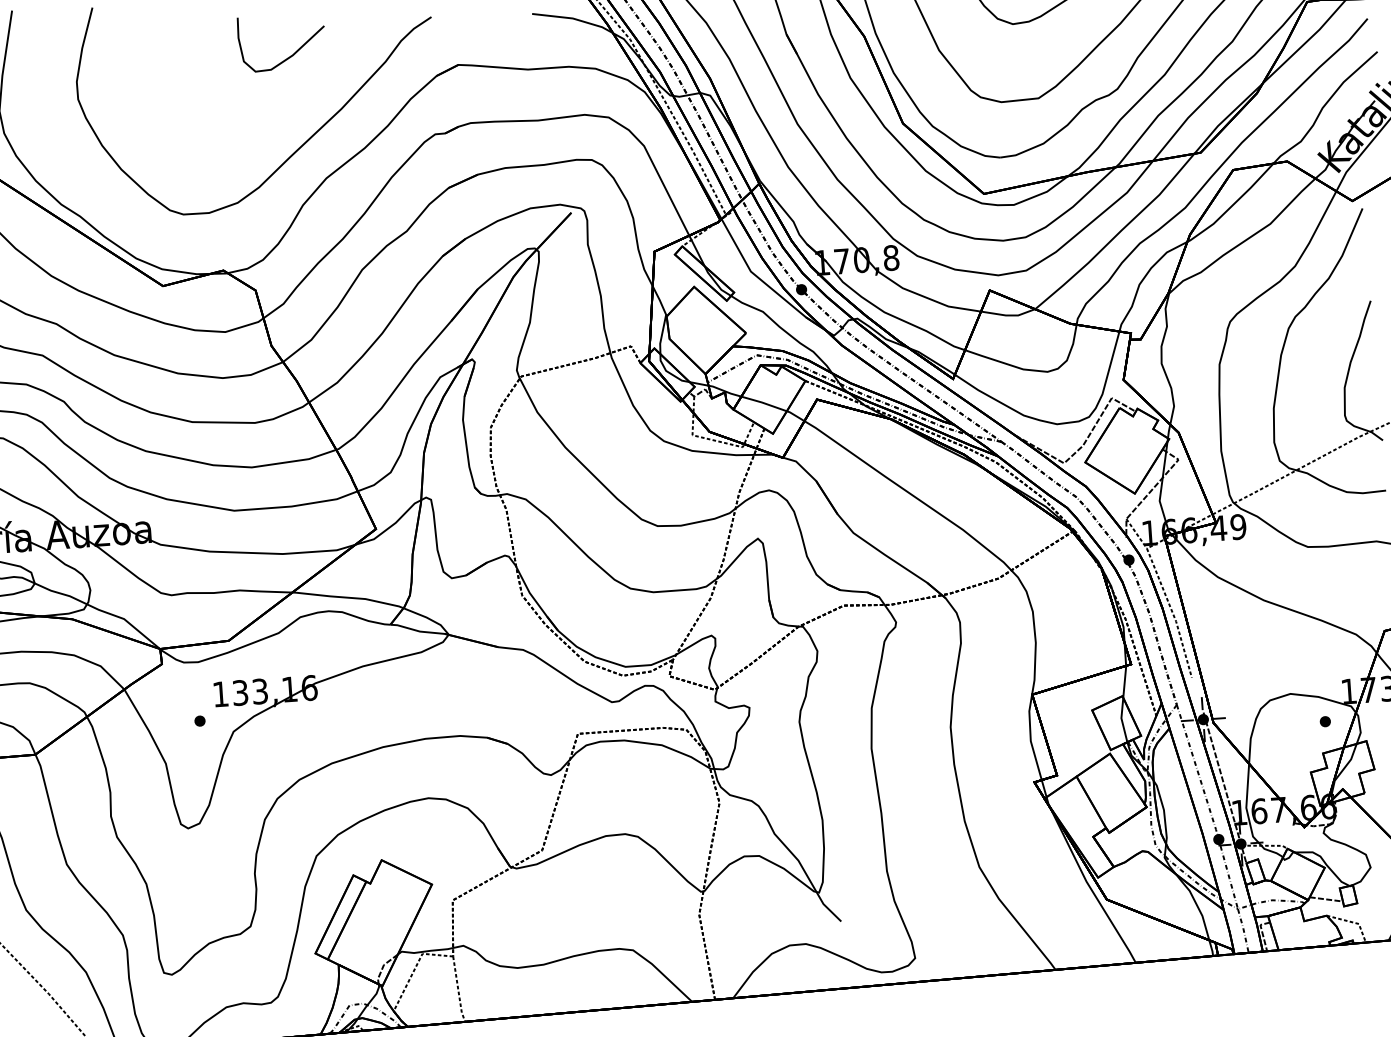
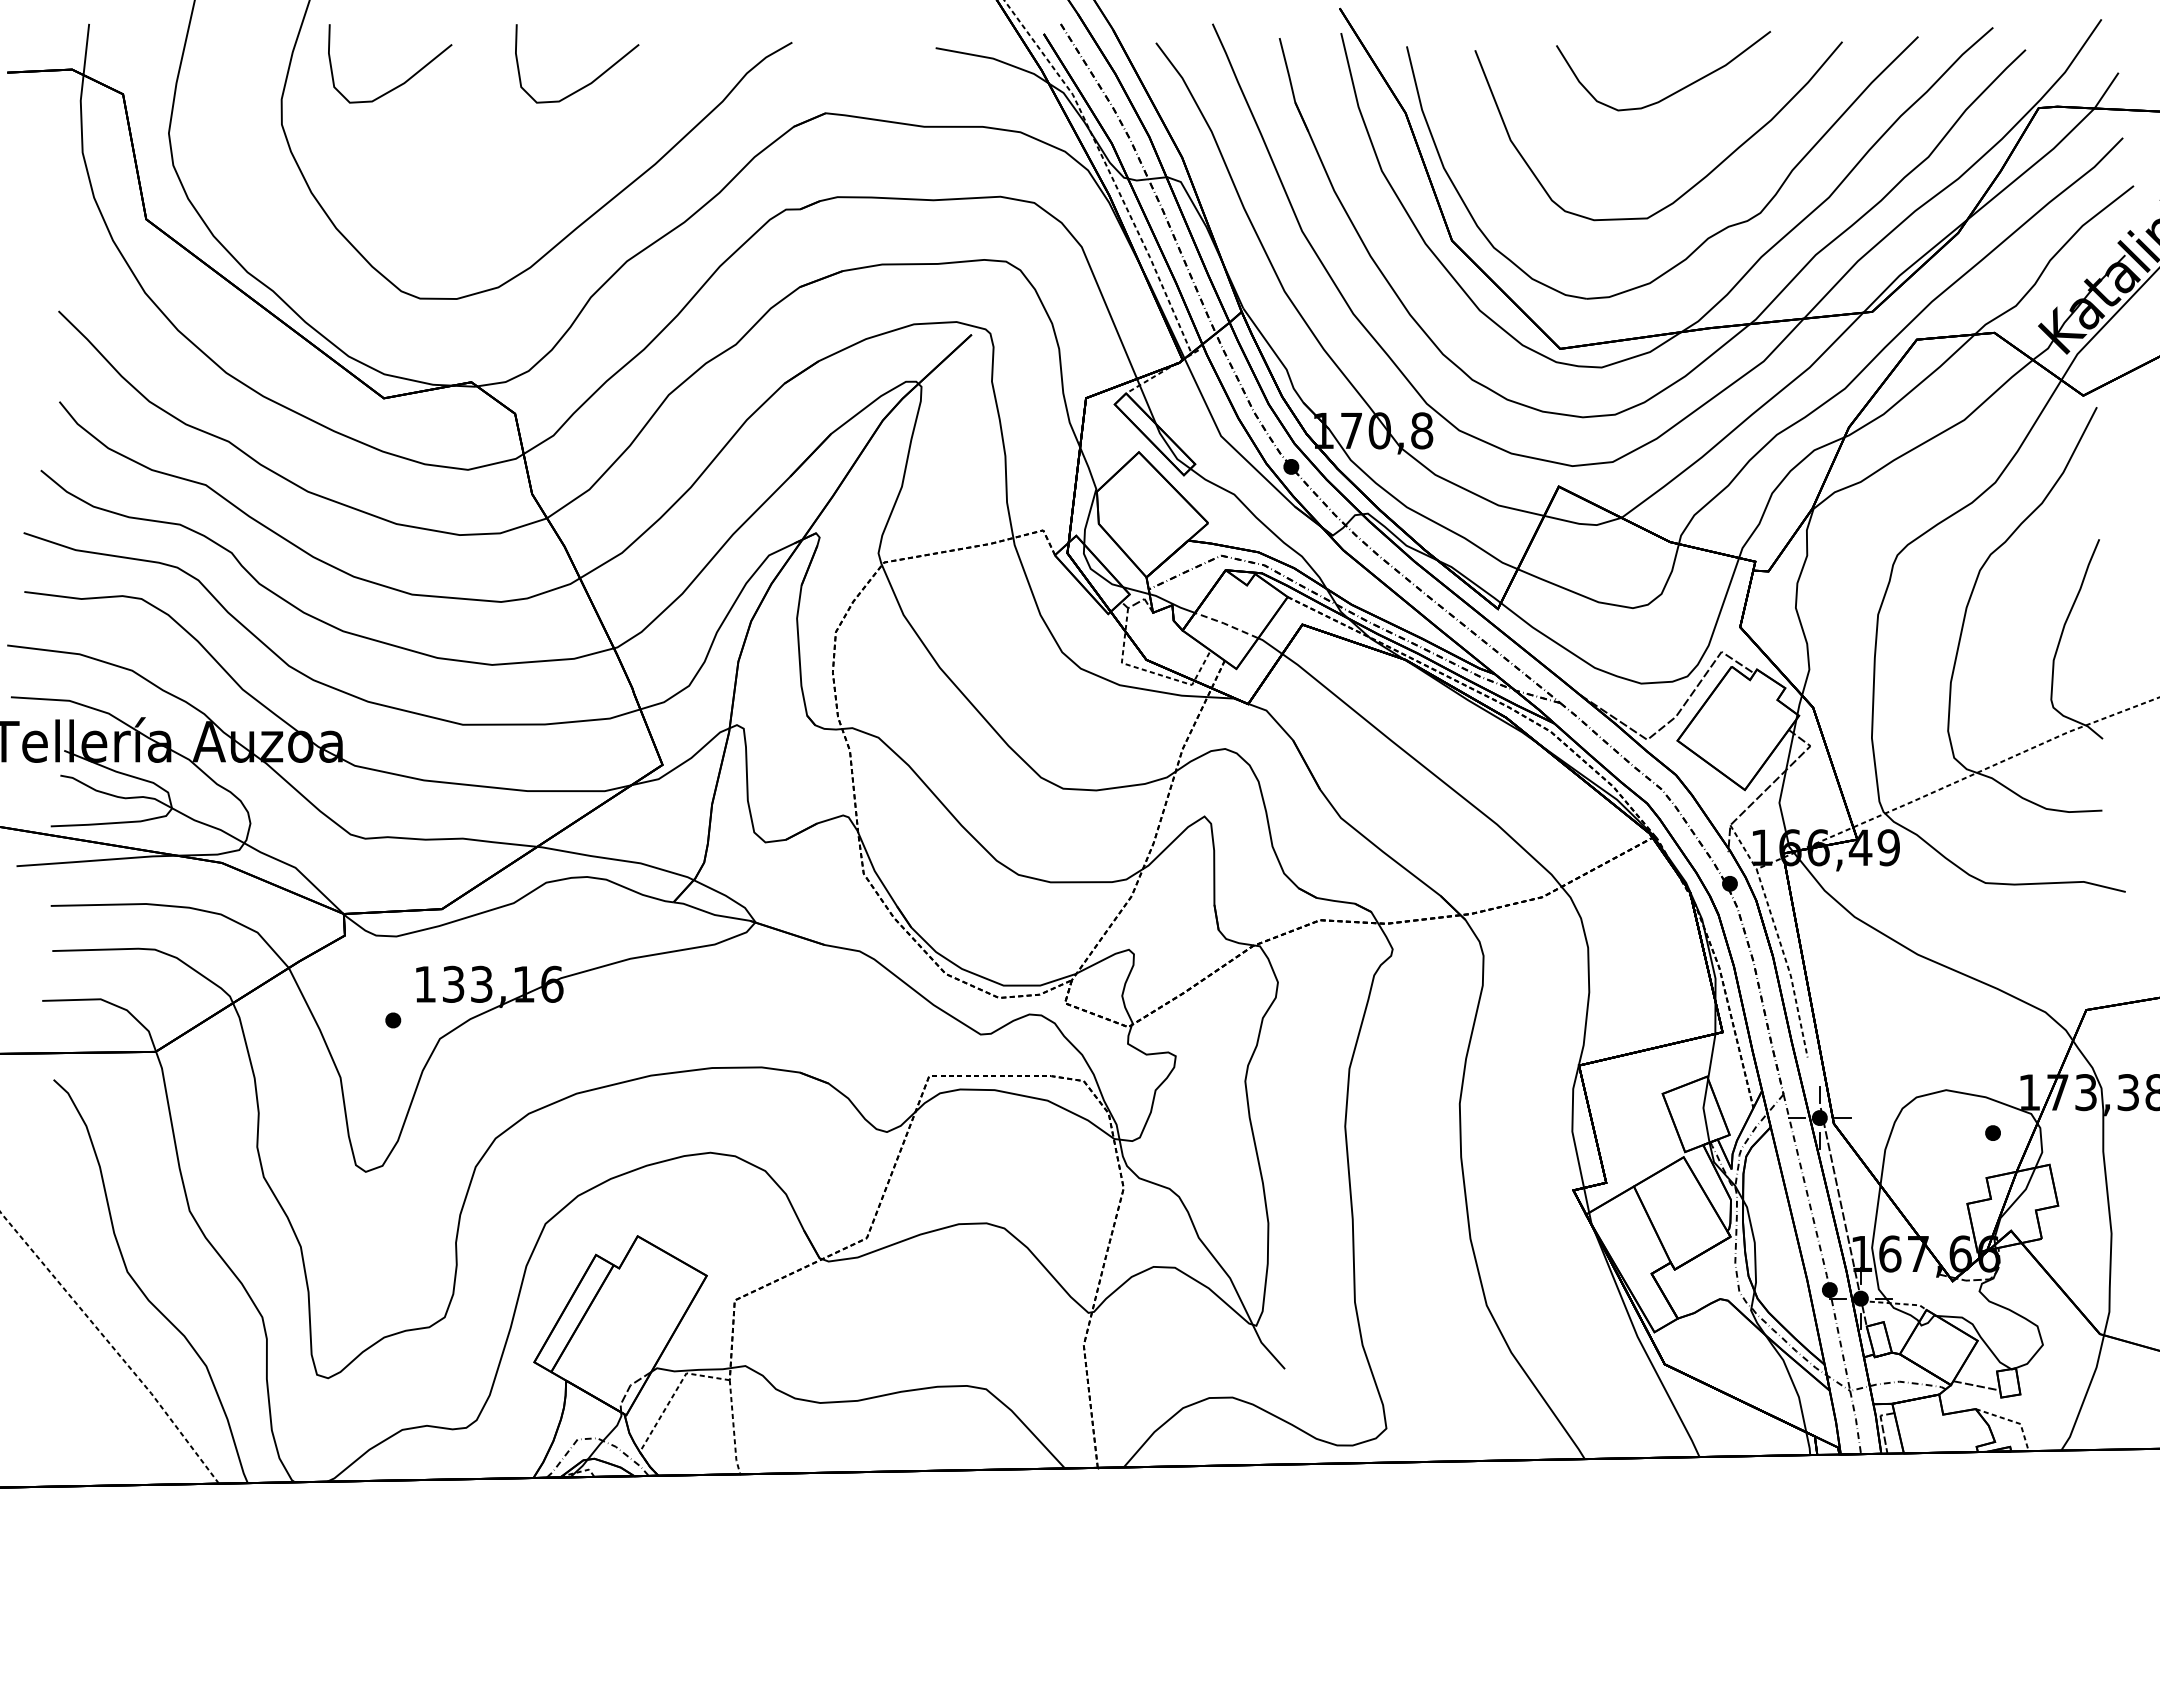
curve: (161, 63) -> (404, 81), added
line: (763, 403) -> (1226, 624), solid -> dashed

